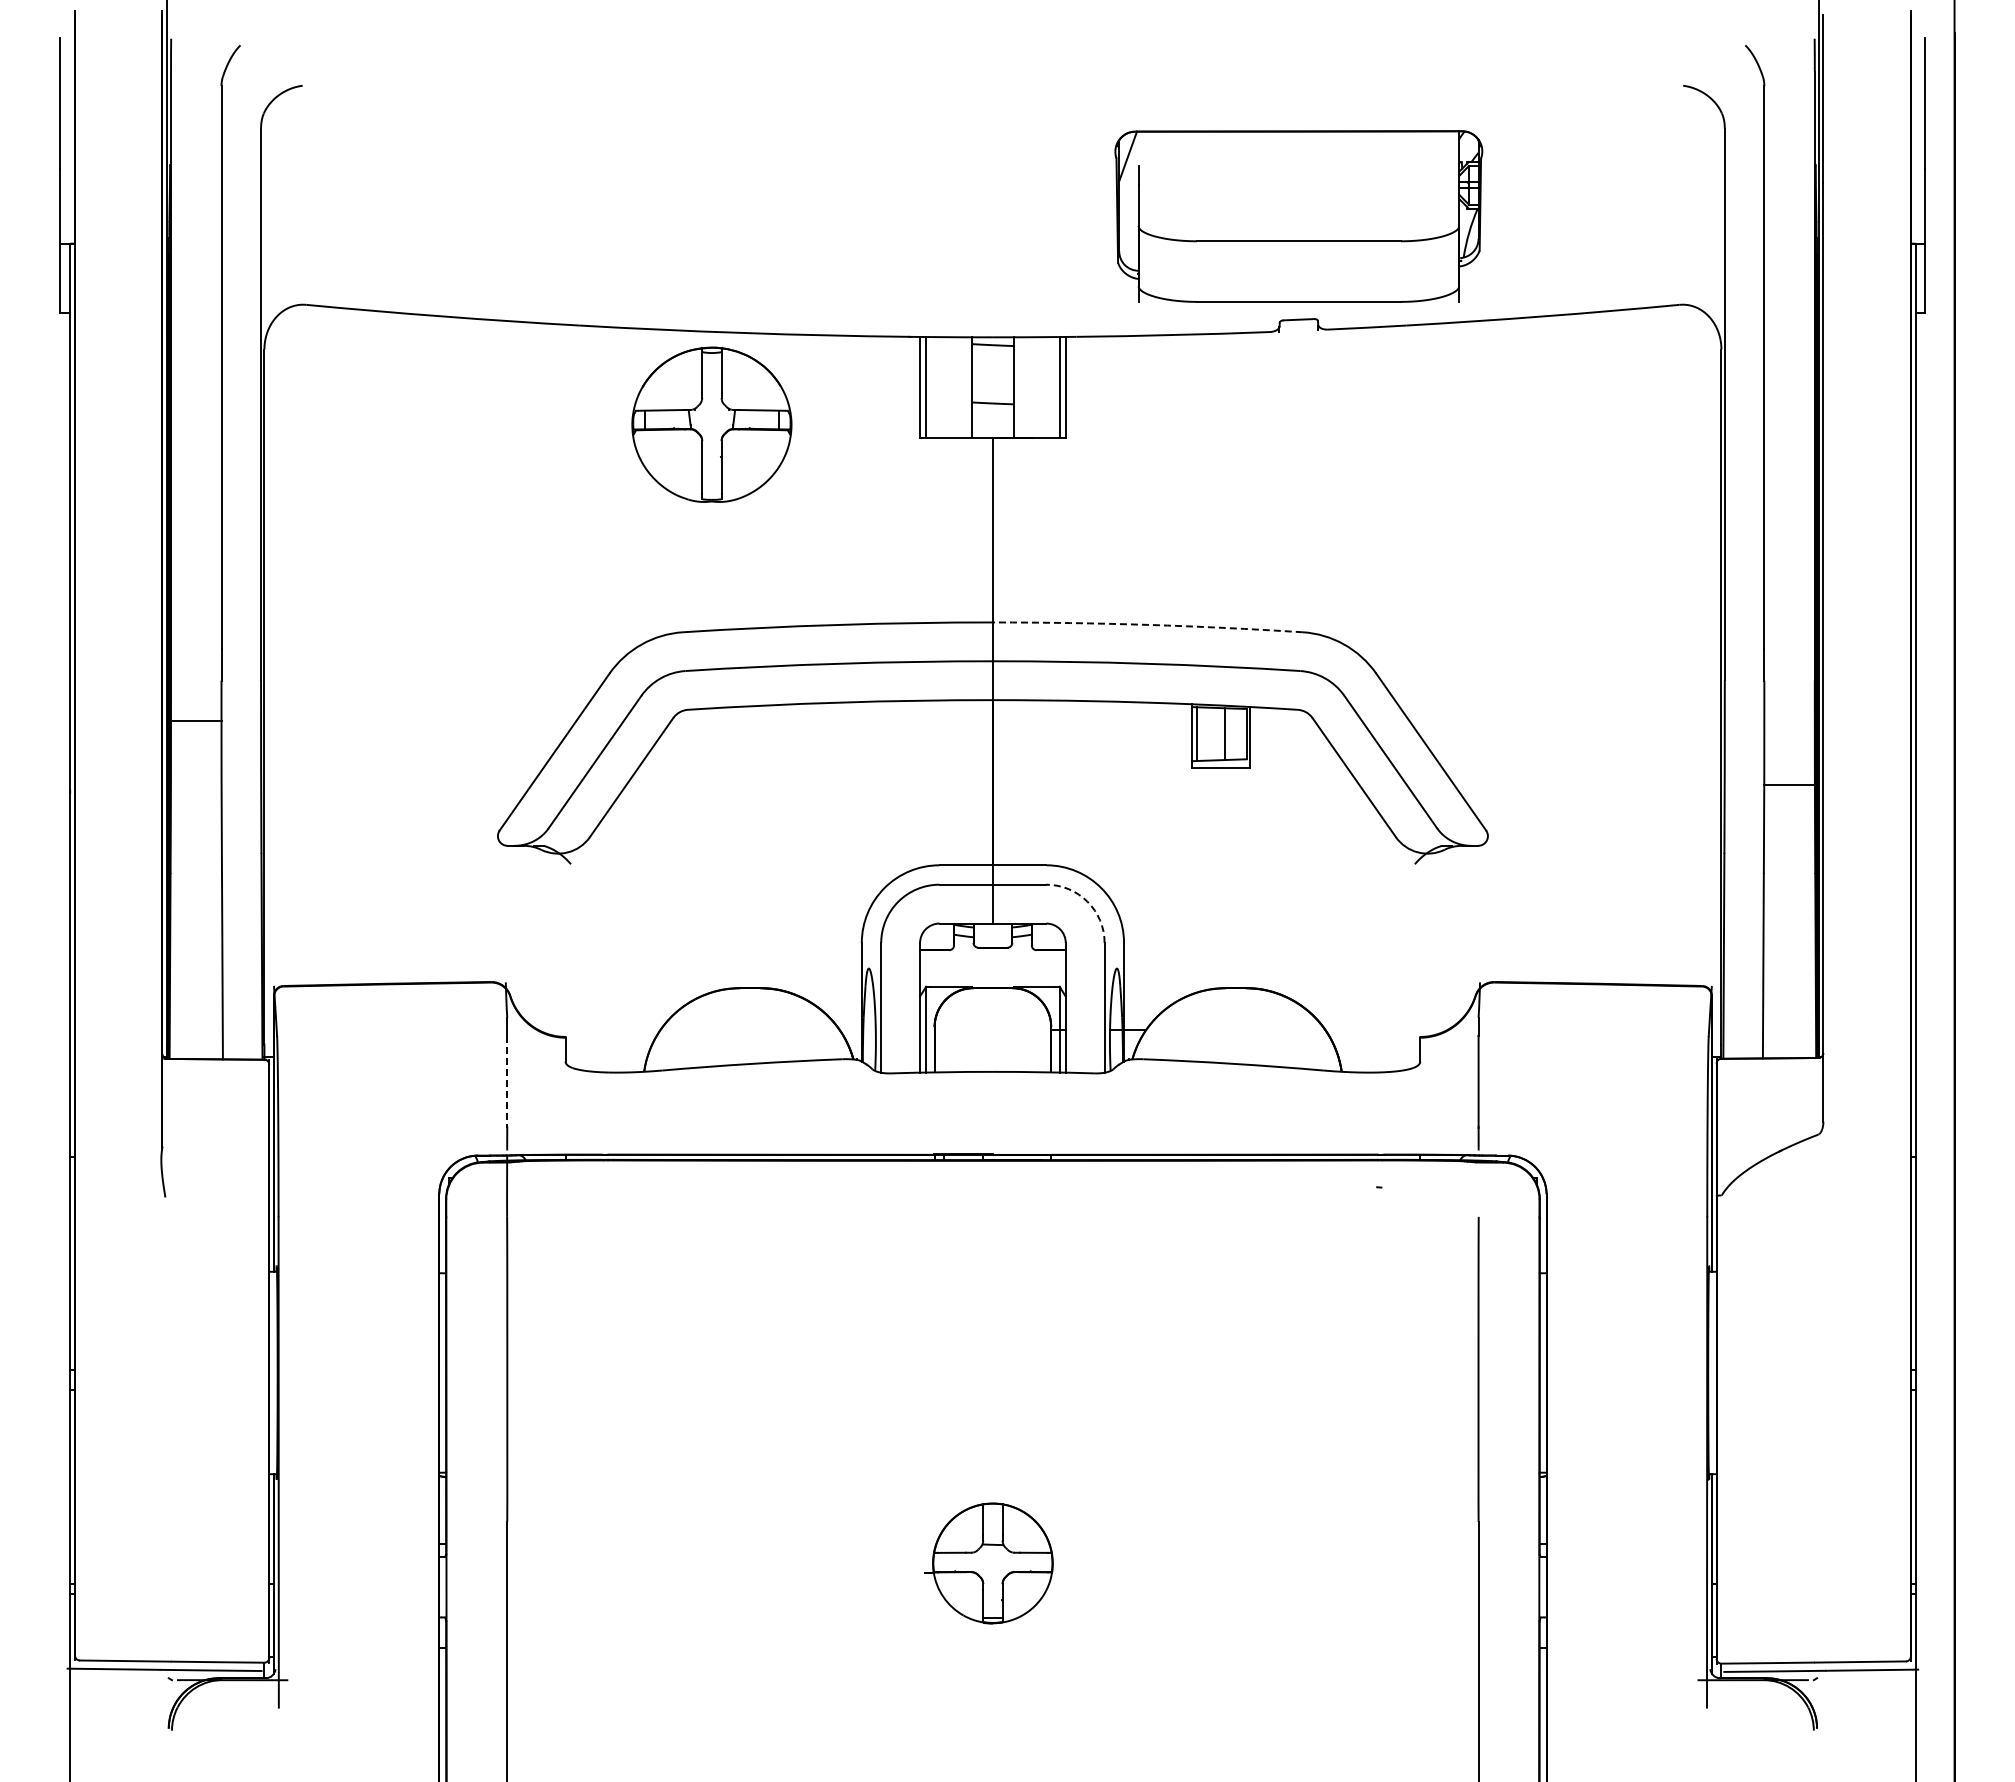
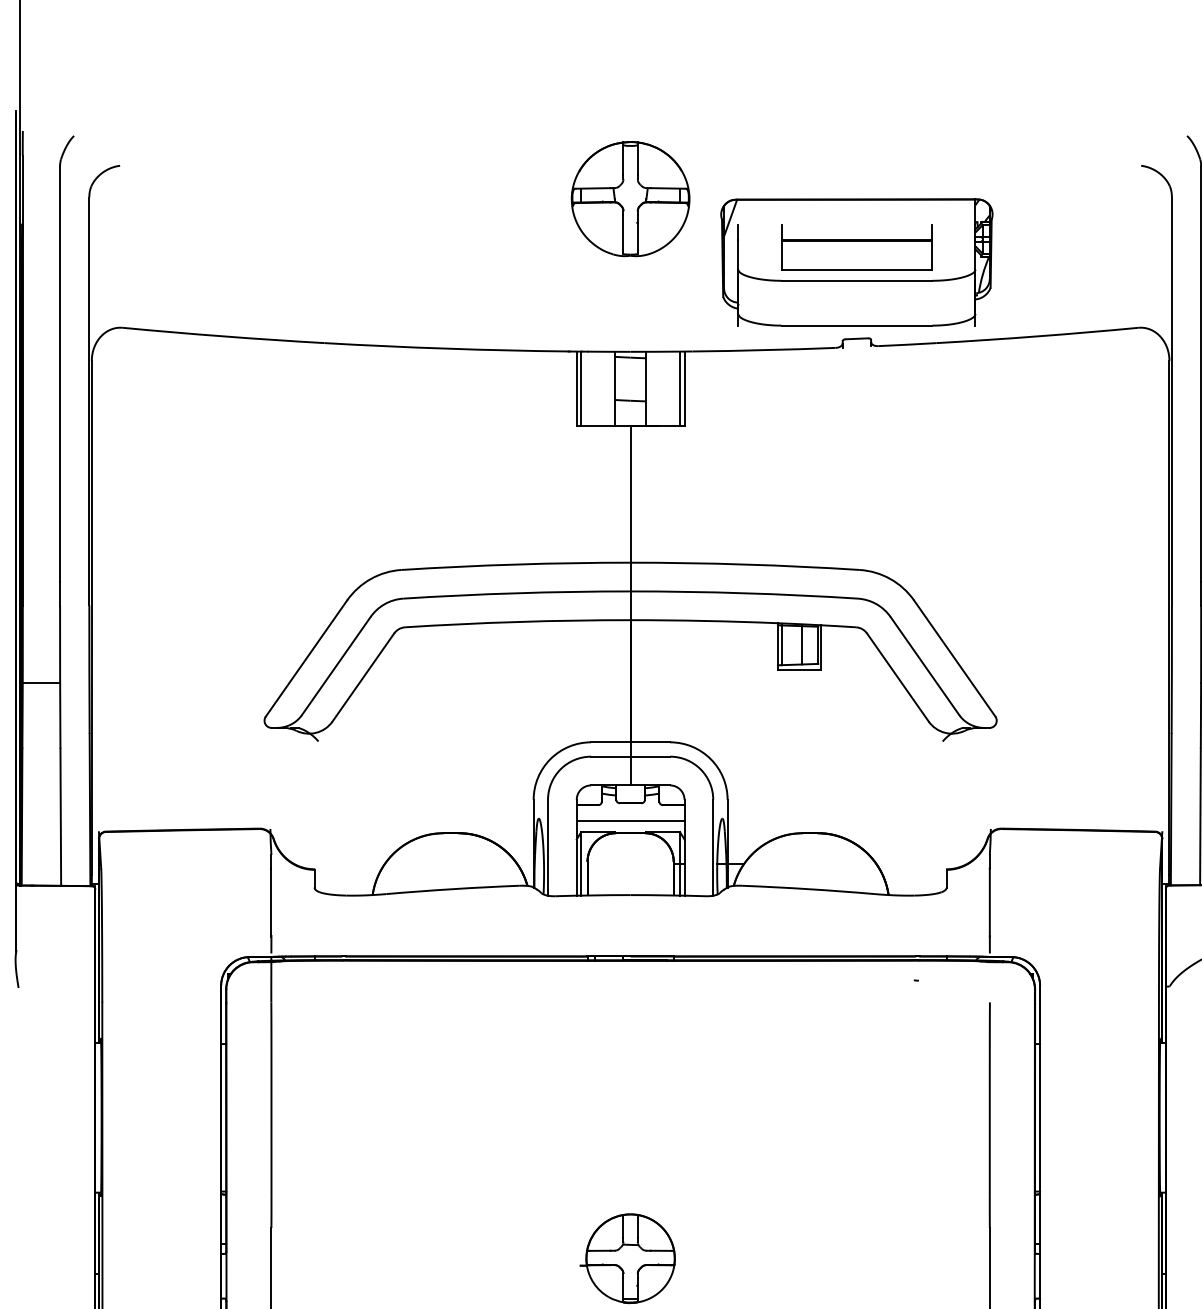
part: (1298, 195) -> (856, 246), added
part: (711, 424) -> (630, 198), moved
arc: (1147, 624) -> (744, 564), dashed -> solid
line: (196, 720) -> (41, 682), moved
arc: (1087, 901) -> (700, 769), dashed -> solid
line: (992, 972) -> (630, 821), added
line: (507, 1082) -> (271, 902), dashed -> solid

